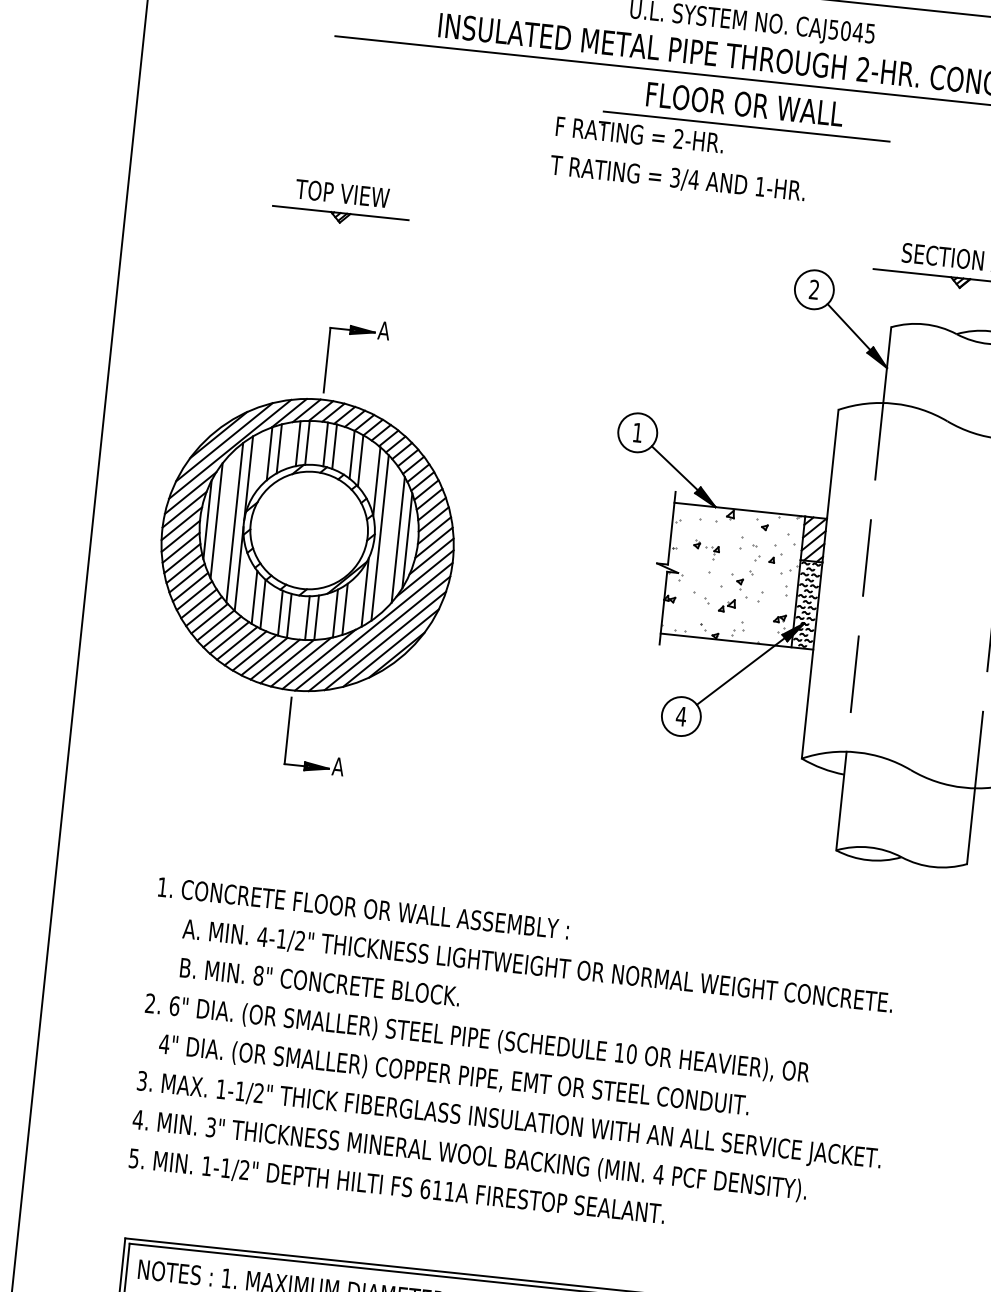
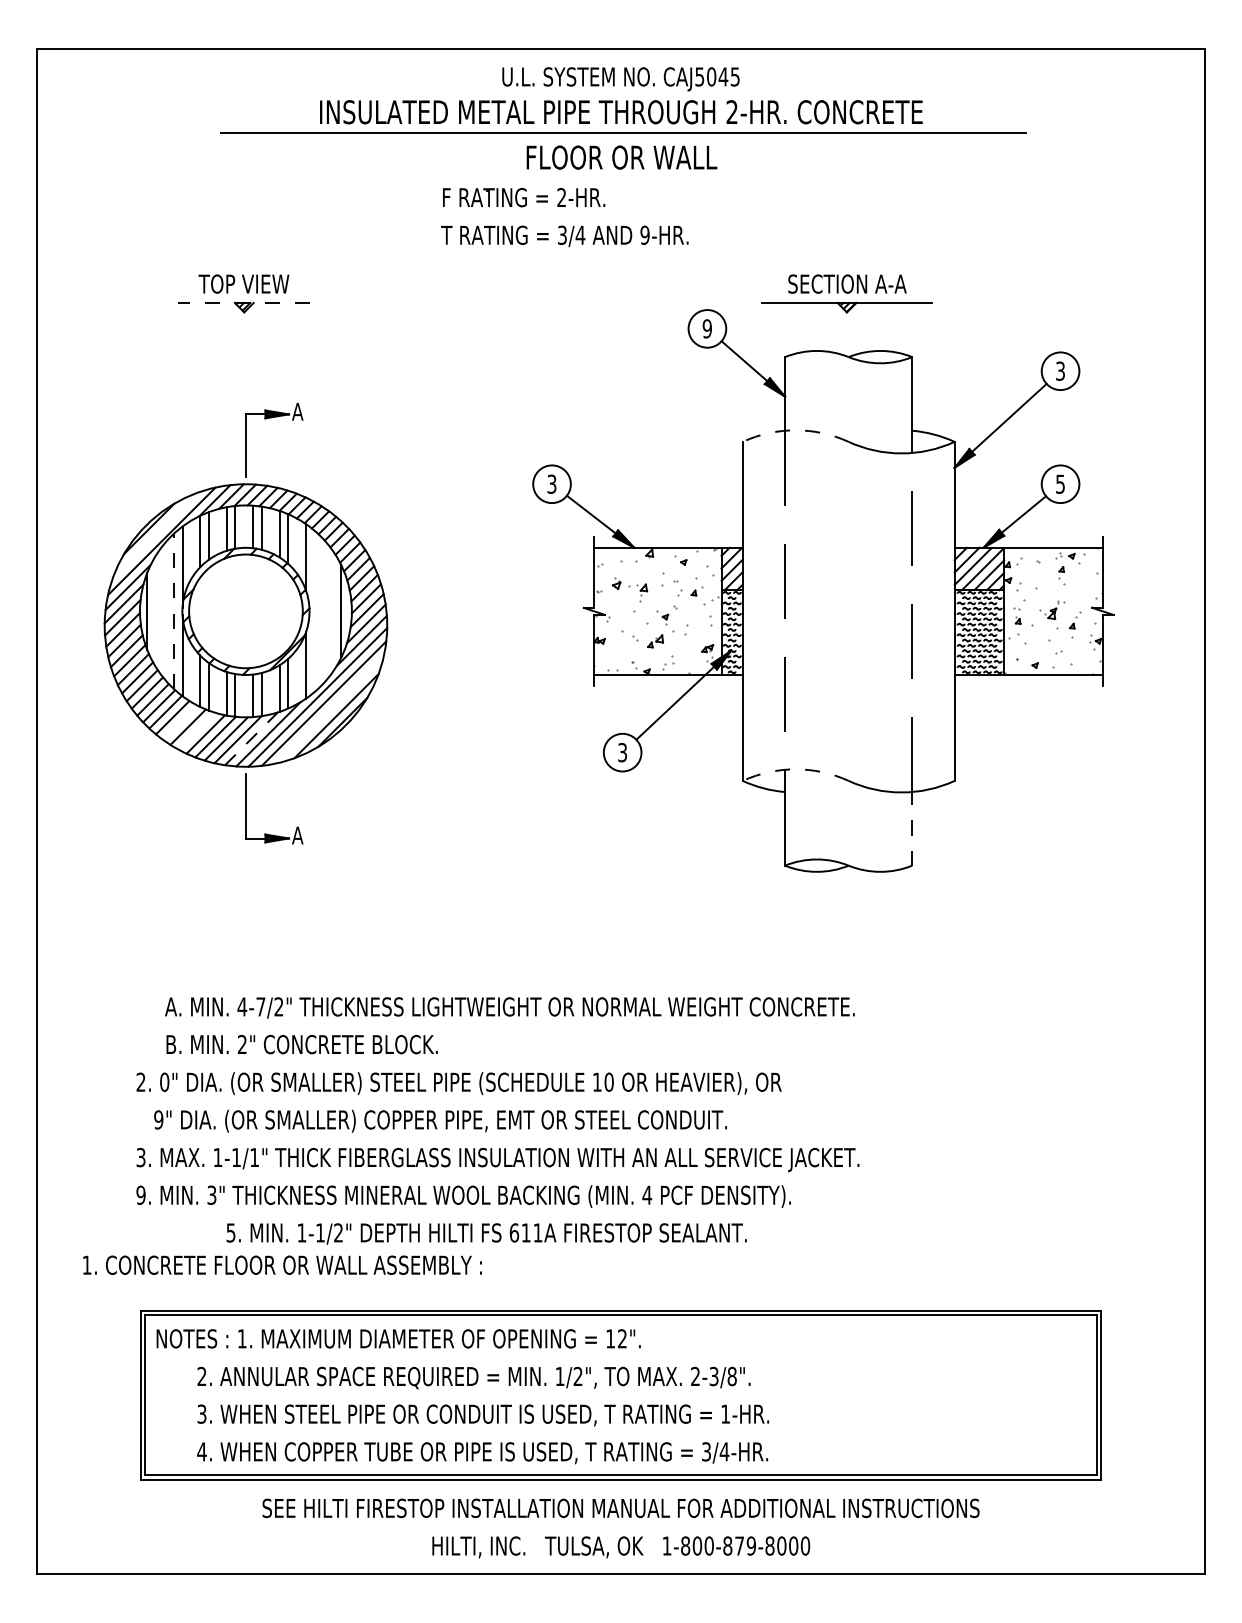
line: (746, 126) -> (625, 178), removed
text: (759, 185) -> (644, 234), 1-HR. -> 9-HR.
line: (341, 212) -> (244, 302), solid -> dashed
text: (813, 289) -> (706, 328), 2 -> 9
arc: (893, 403) -> (795, 430), solid -> dashed
text: (637, 431) -> (551, 483), 1 -> 3
line: (224, 441) -> (155, 534), removed
line: (217, 520) -> (156, 611), removed
line: (234, 521) -> (173, 610), solid -> dashed
line: (379, 537) -> (314, 610), removed
line: (398, 539) -> (332, 611), removed
part: (706, 549) -> (629, 589), size x1.4
line: (229, 637) -> (180, 722), removed
line: (384, 640) -> (329, 709), removed
line: (245, 647) -> (196, 730), removed
line: (301, 661) -> (251, 738), solid -> dashed
text: (681, 716) -> (622, 752), 4 -> 3
arc: (857, 752) -> (795, 769), solid -> dashed
line: (971, 825) -> (912, 828), solid -> dashed
text: (363, 907) -> (282, 1264), moved
text: (281, 938) -> (260, 1006), 4-1/2" -> 4-7/2"
text: (257, 975) -> (241, 1044), 8" -> 2"
text: (174, 1005) -> (164, 1081), 6" -> 0"
text: (164, 1043) -> (158, 1119), 4" -> 9"
text: (259, 1092) -> (254, 1156), 1-1/2" -> 1-1/1"
text: (137, 1118) -> (140, 1194), 4. -> 9.
text: (396, 1186) -> (486, 1233), moved

